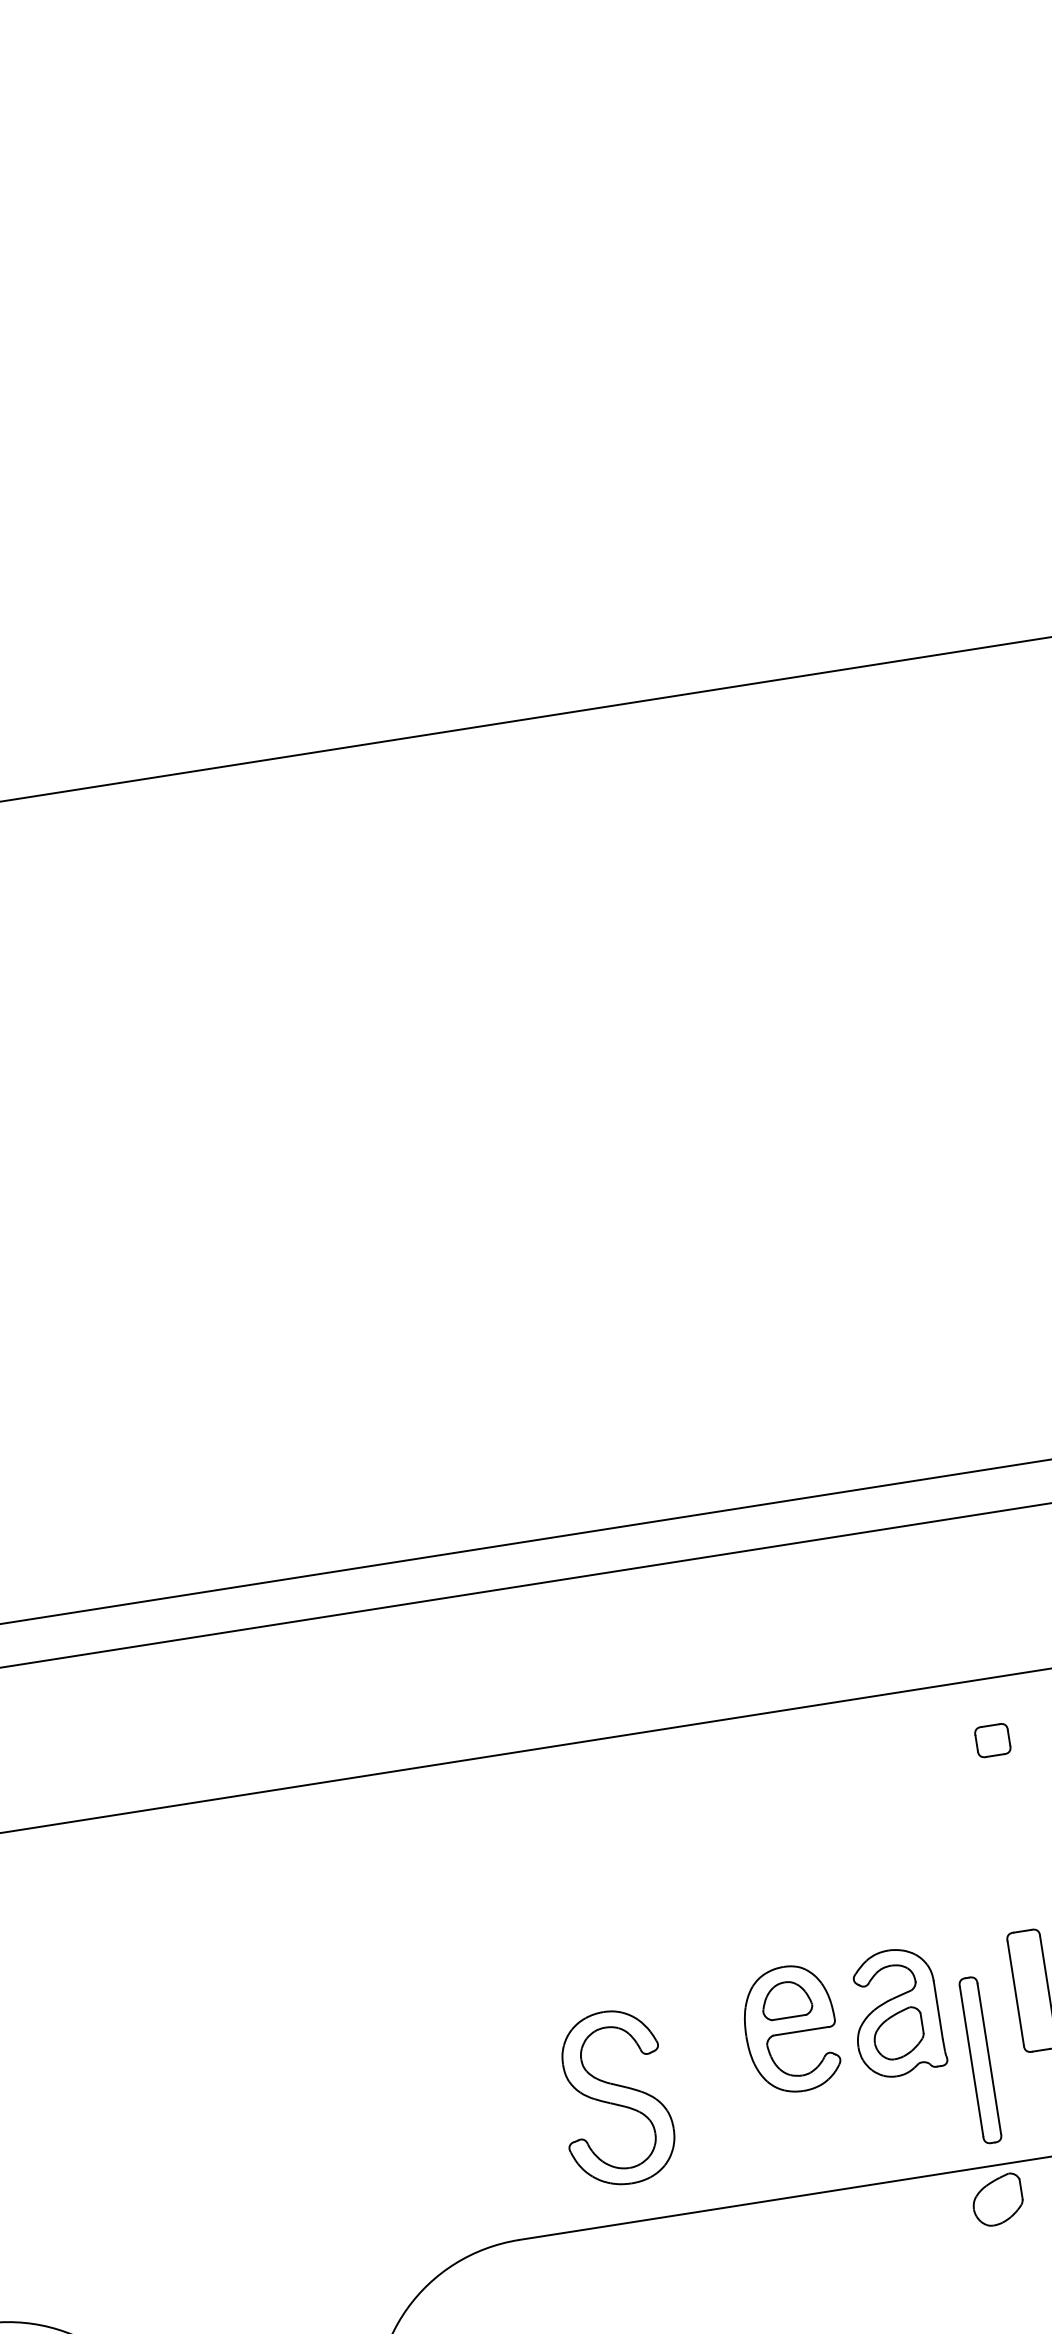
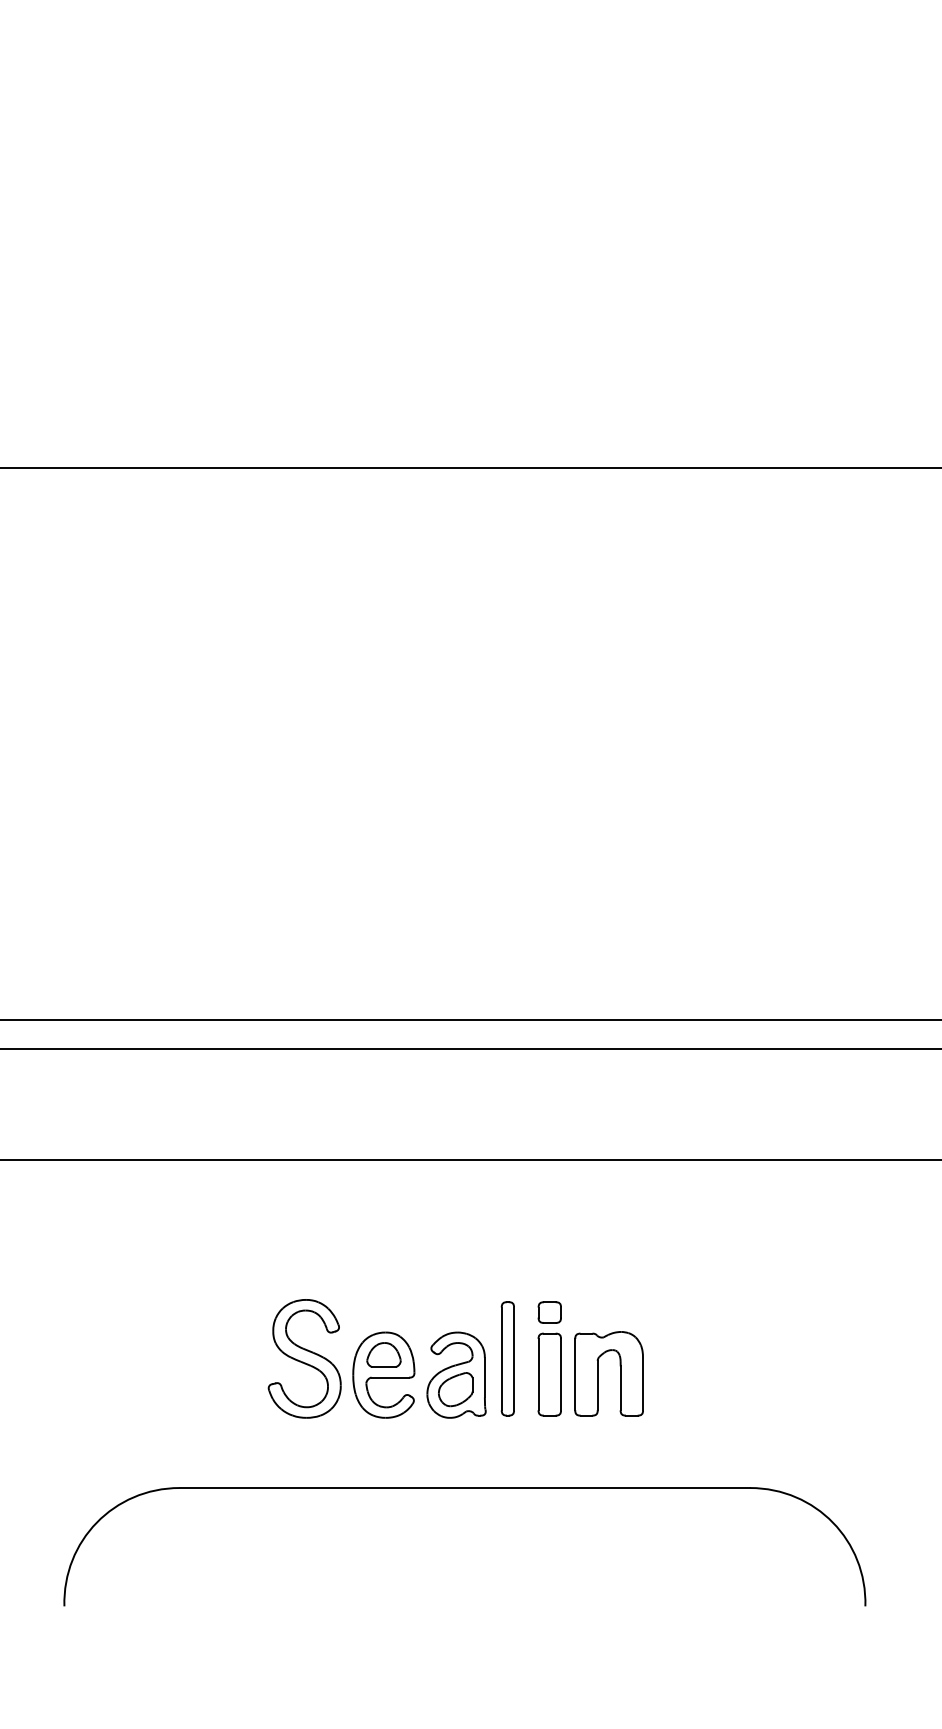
part: (992, 1740) -> (549, 1312), moved
part: (979, 2059) -> (507, 1358), moved
part: (614, 2097) -> (304, 1358), moved
part: (997, 2200) -> (504, 1511), removed

